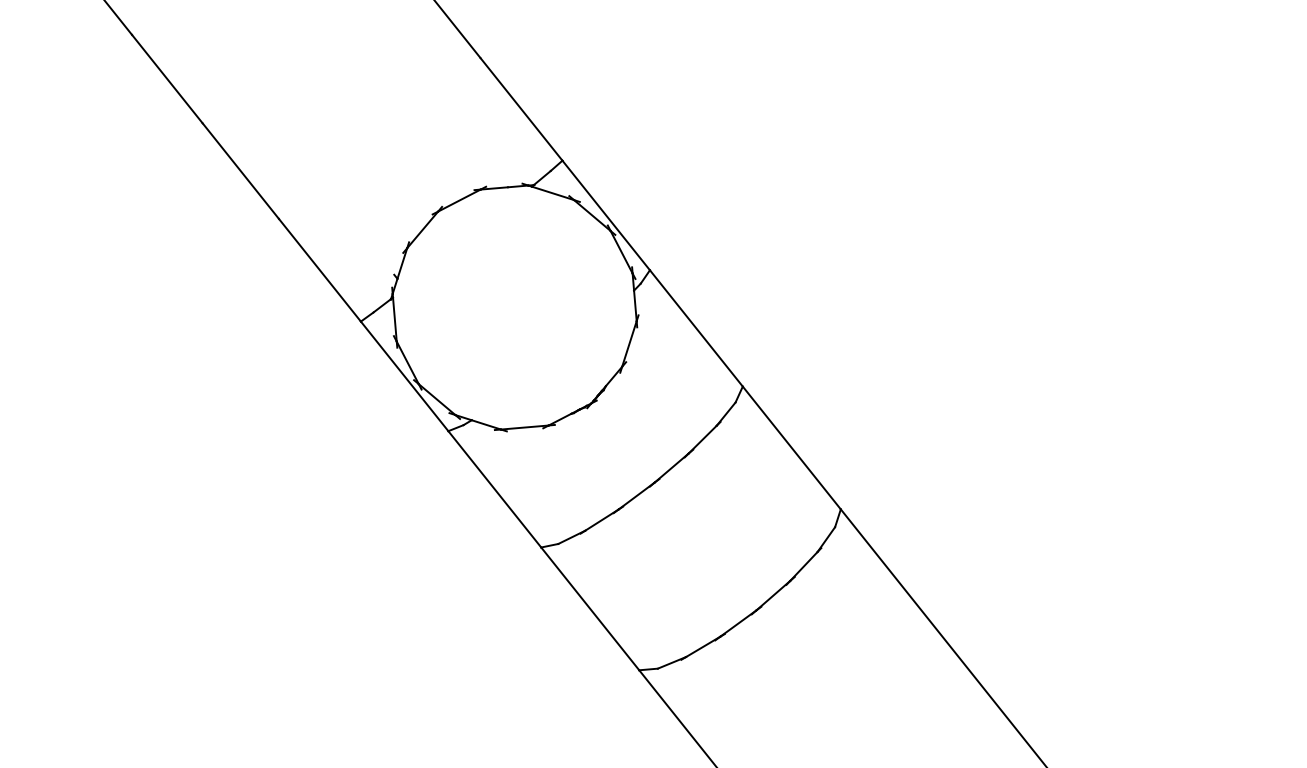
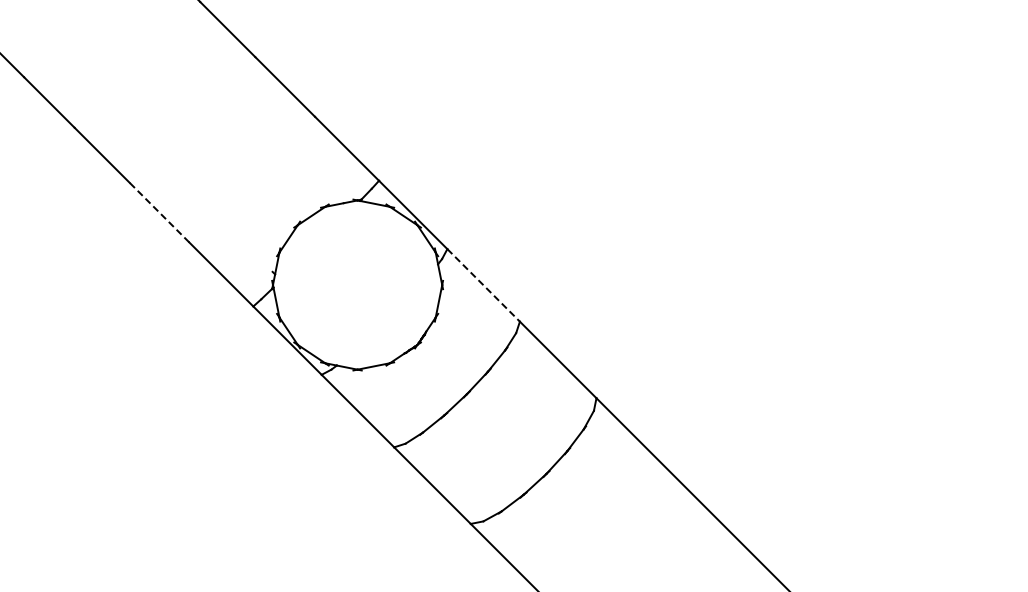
line: (240, 170) -> (159, 212), solid -> dashed
line: (697, 328) -> (484, 285), solid -> dashed

